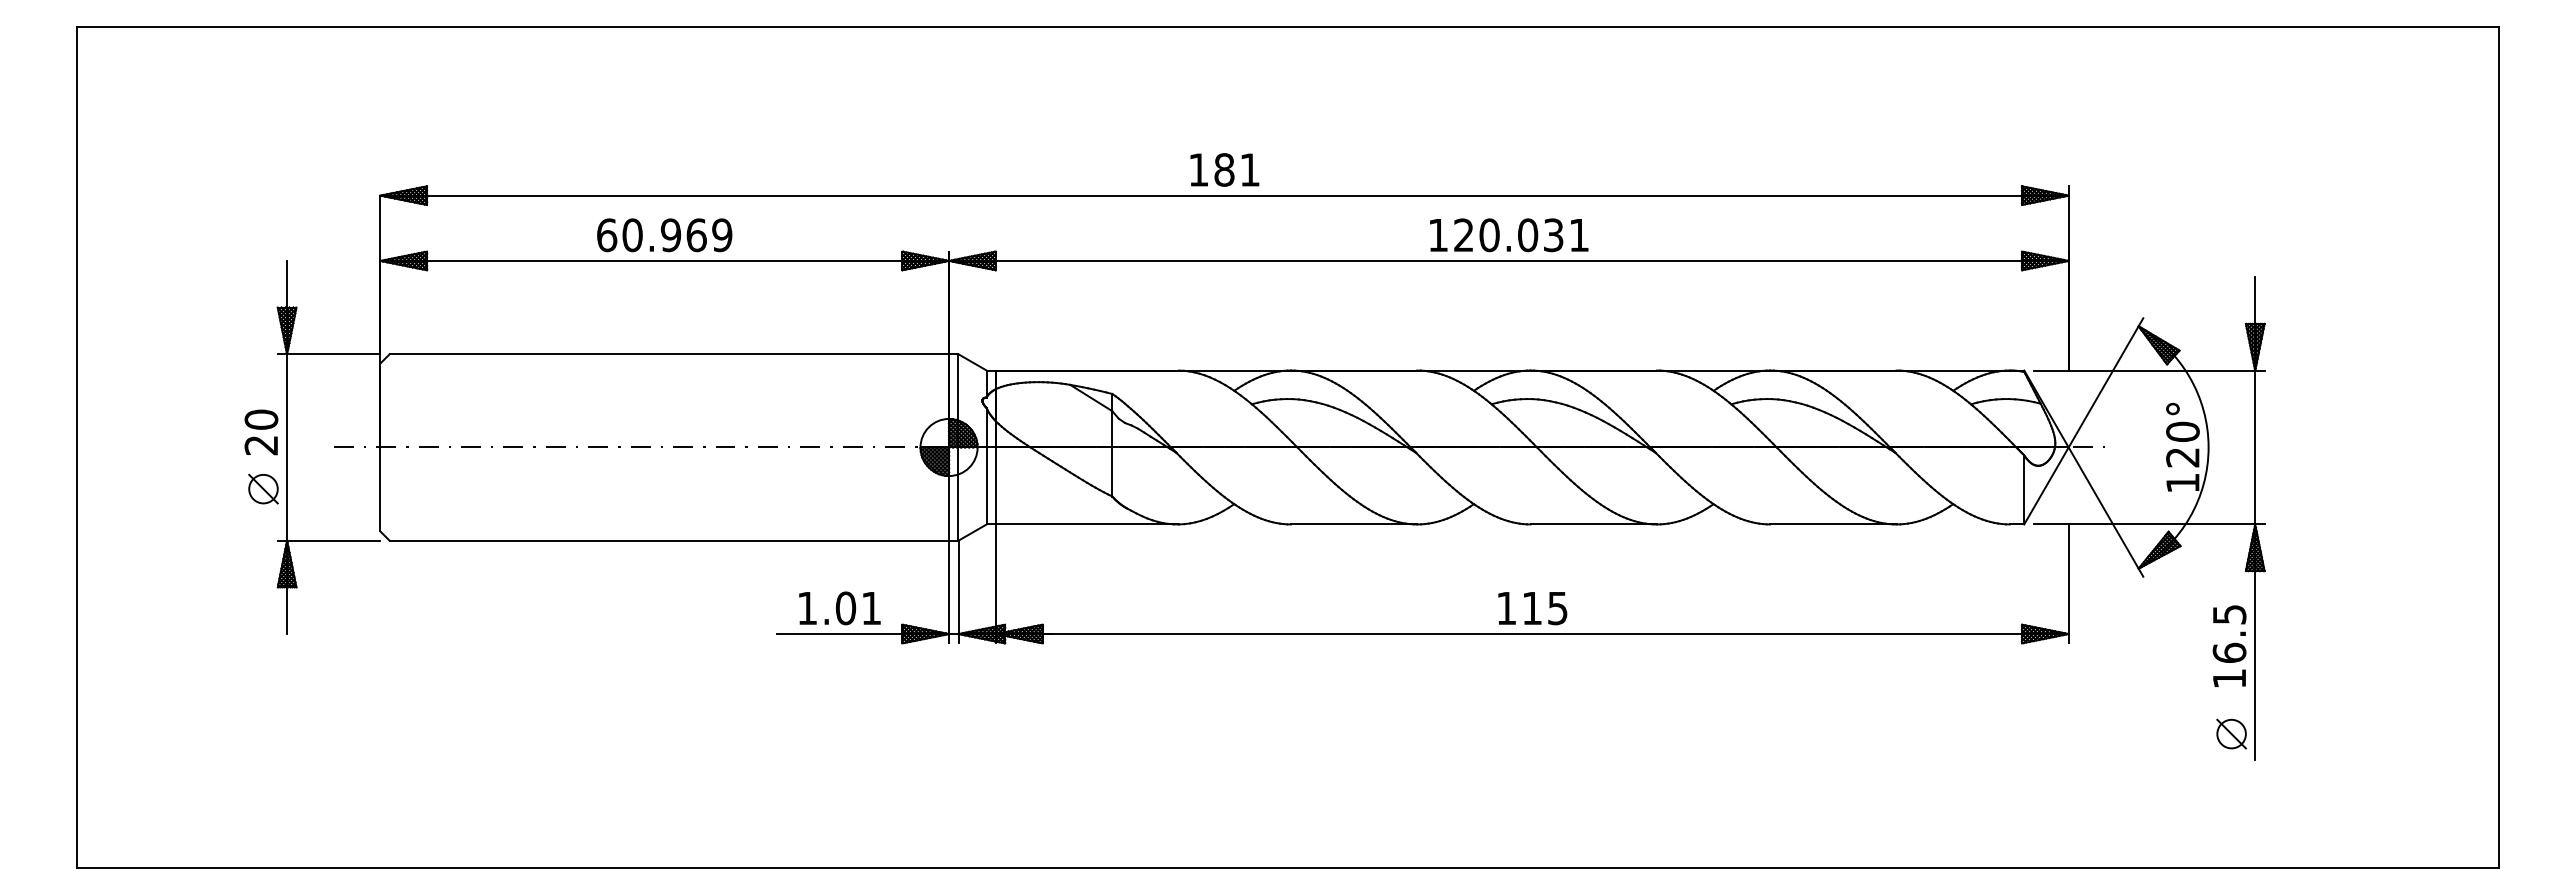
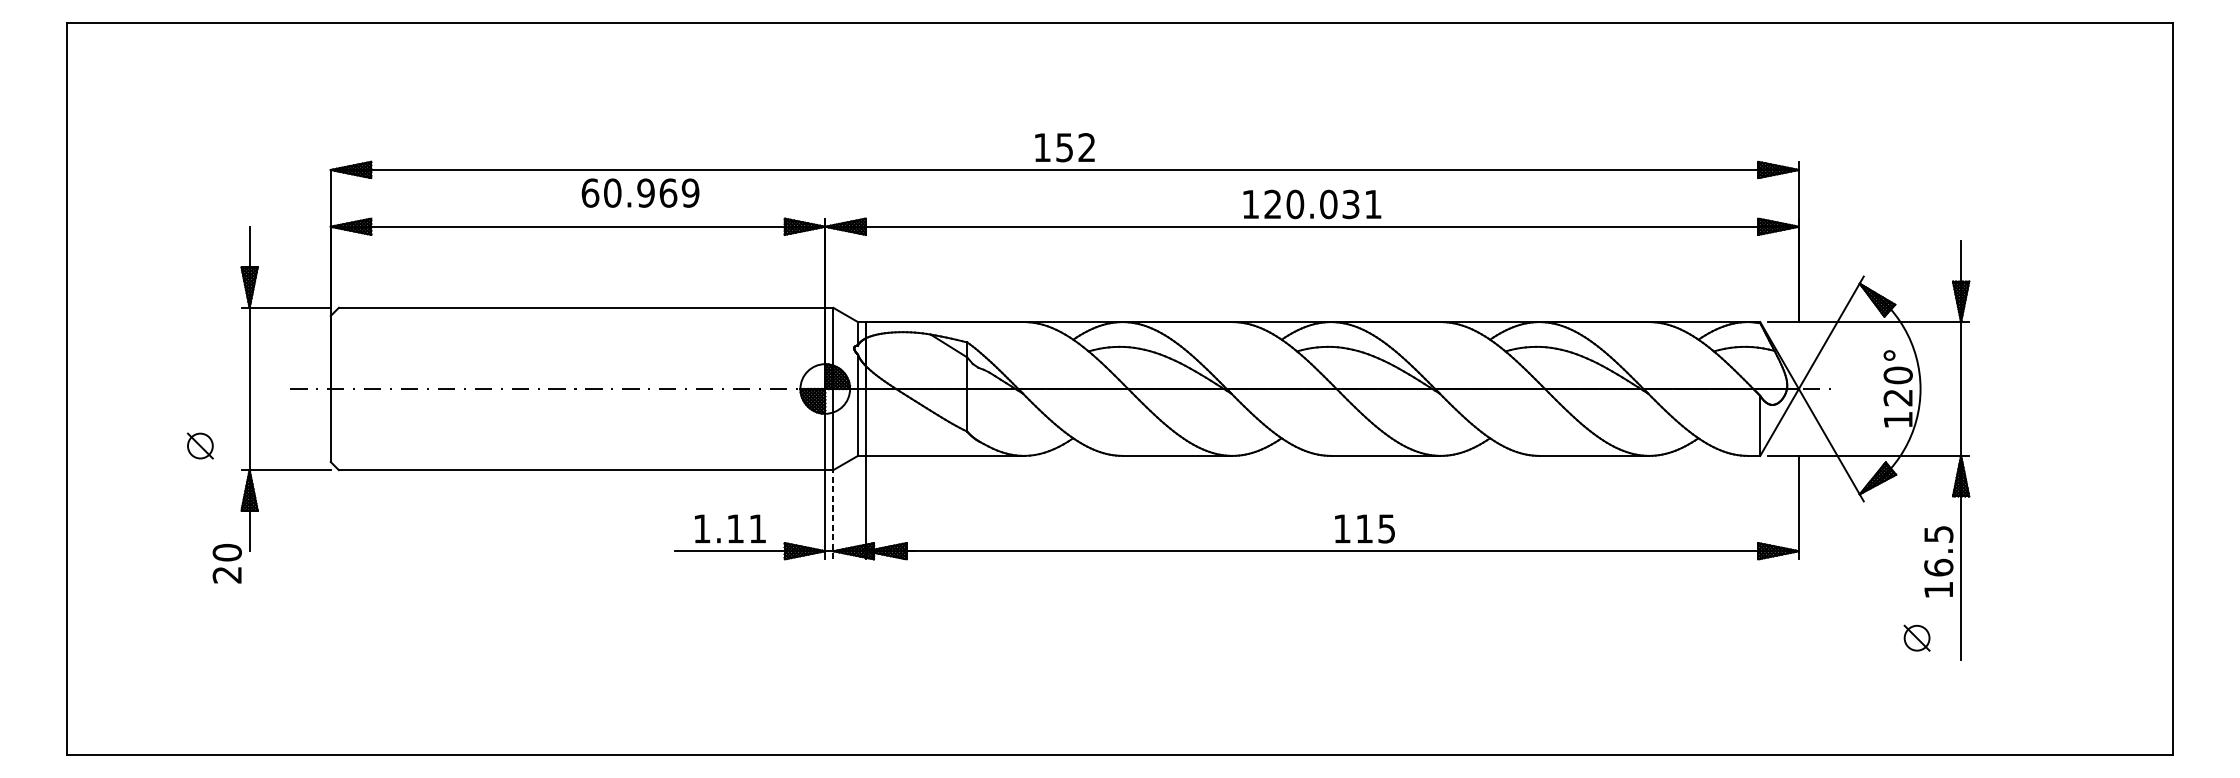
text: (1236, 169) -> (1075, 147), 181 -> 152
text: (664, 235) -> (640, 193), moved
text: (261, 432) -> (227, 563), moved
part: (263, 488) -> (200, 445), moved
line: (958, 591) -> (833, 514), solid -> dashed
text: (845, 608) -> (735, 529), 1.01 -> 1.11
text: (1532, 608) -> (1364, 529), moved
part: (2231, 733) -> (1916, 637), moved

